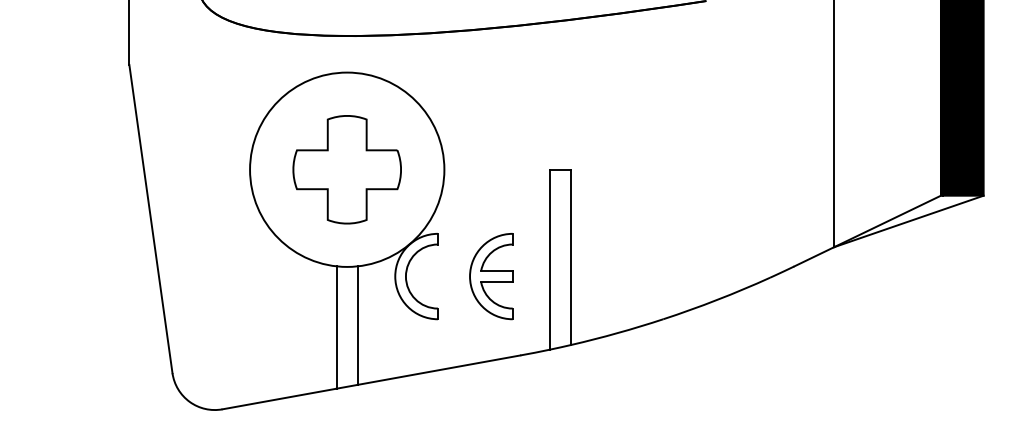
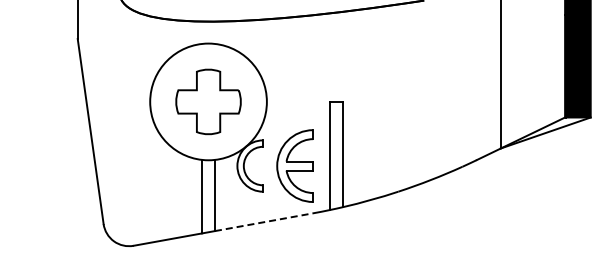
part: (490, 275) -> (294, 165), size x1.4
line: (438, 370) -> (263, 222), solid -> dashed

